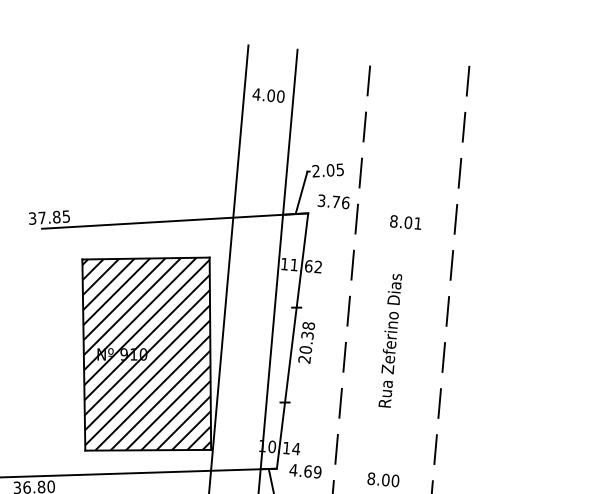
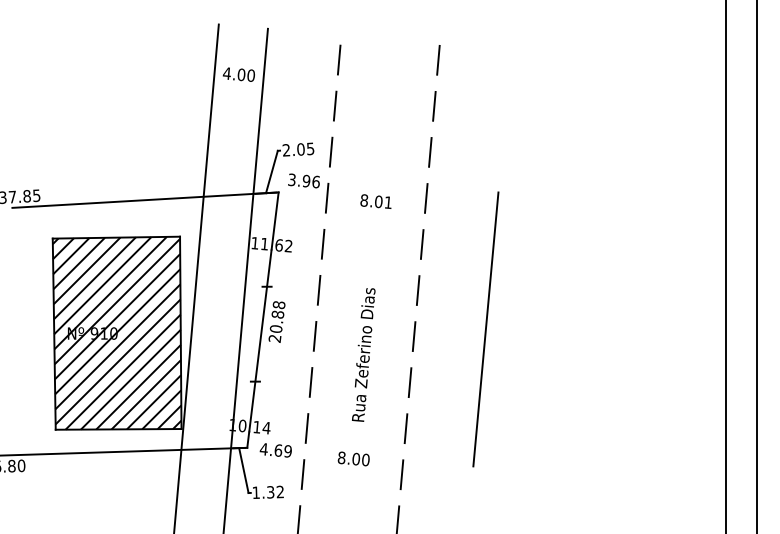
text: (336, 201) -> (306, 180), 3.76 -> 3.96
text: (307, 335) -> (277, 314), 20.38 -> 20.88
text: (390, 340) -> (363, 354), moved
line: (515, 350) -> (485, 329), added

